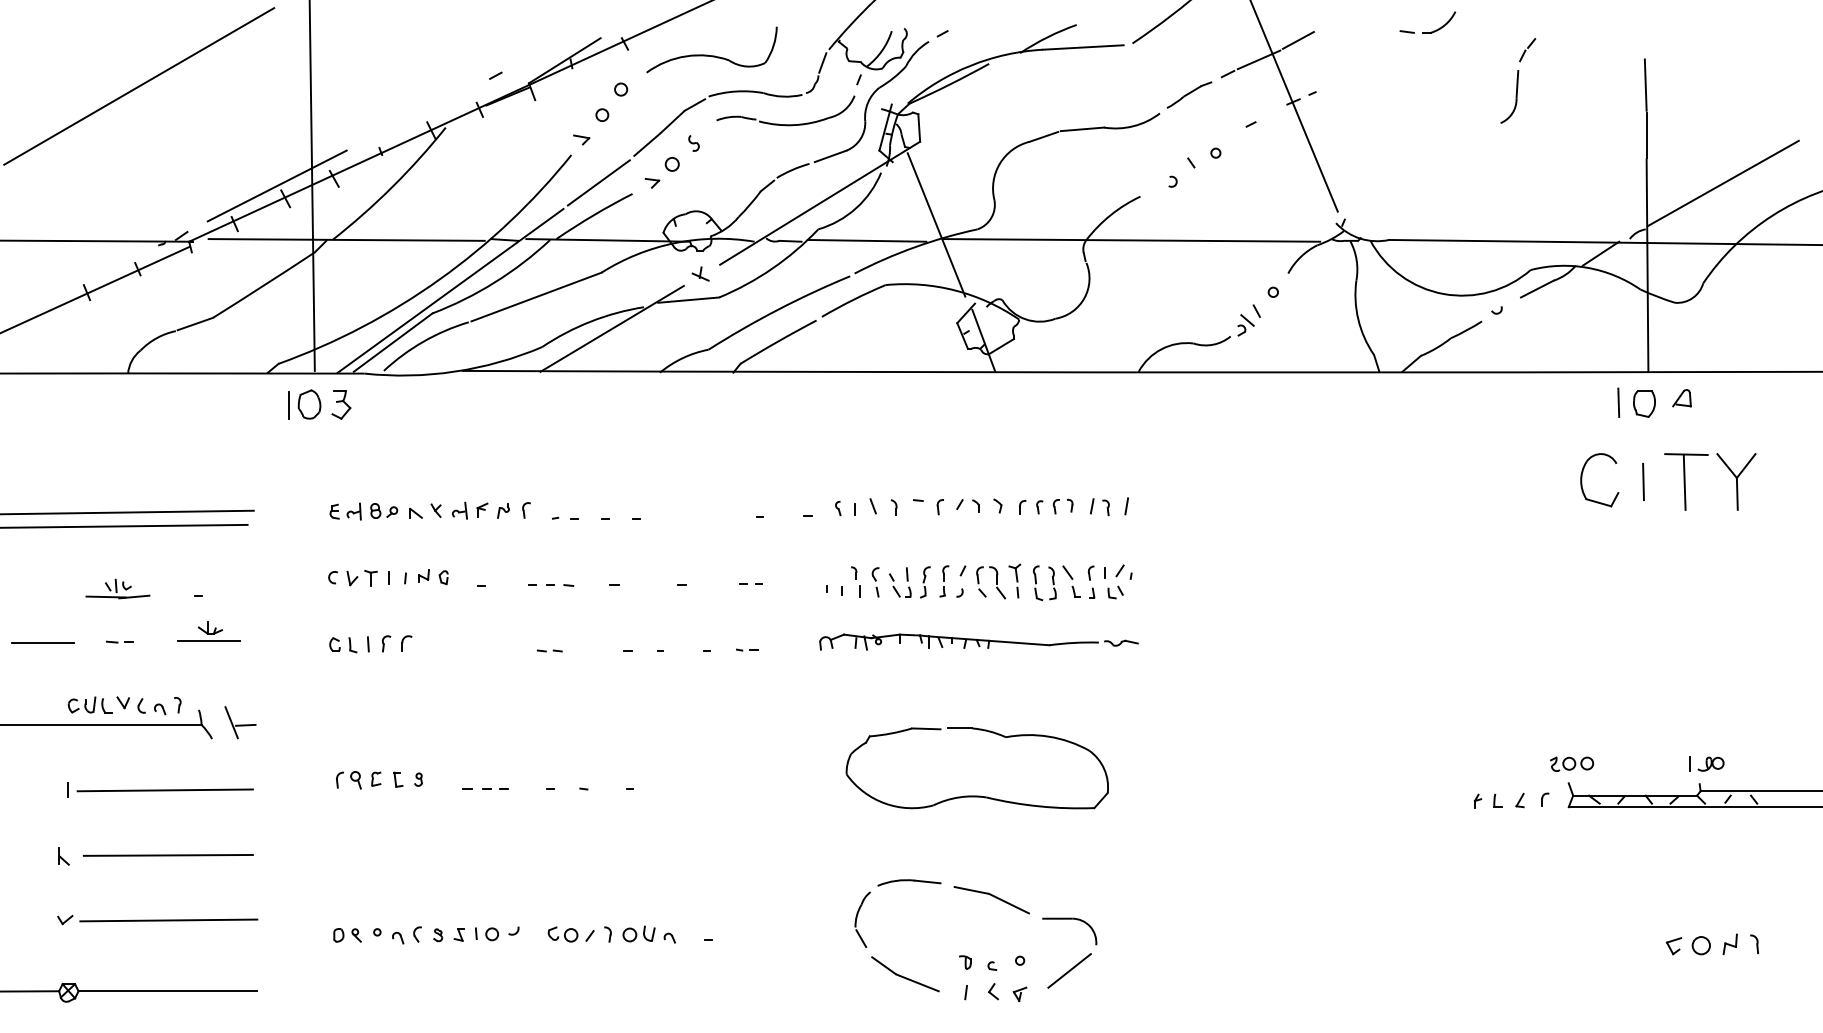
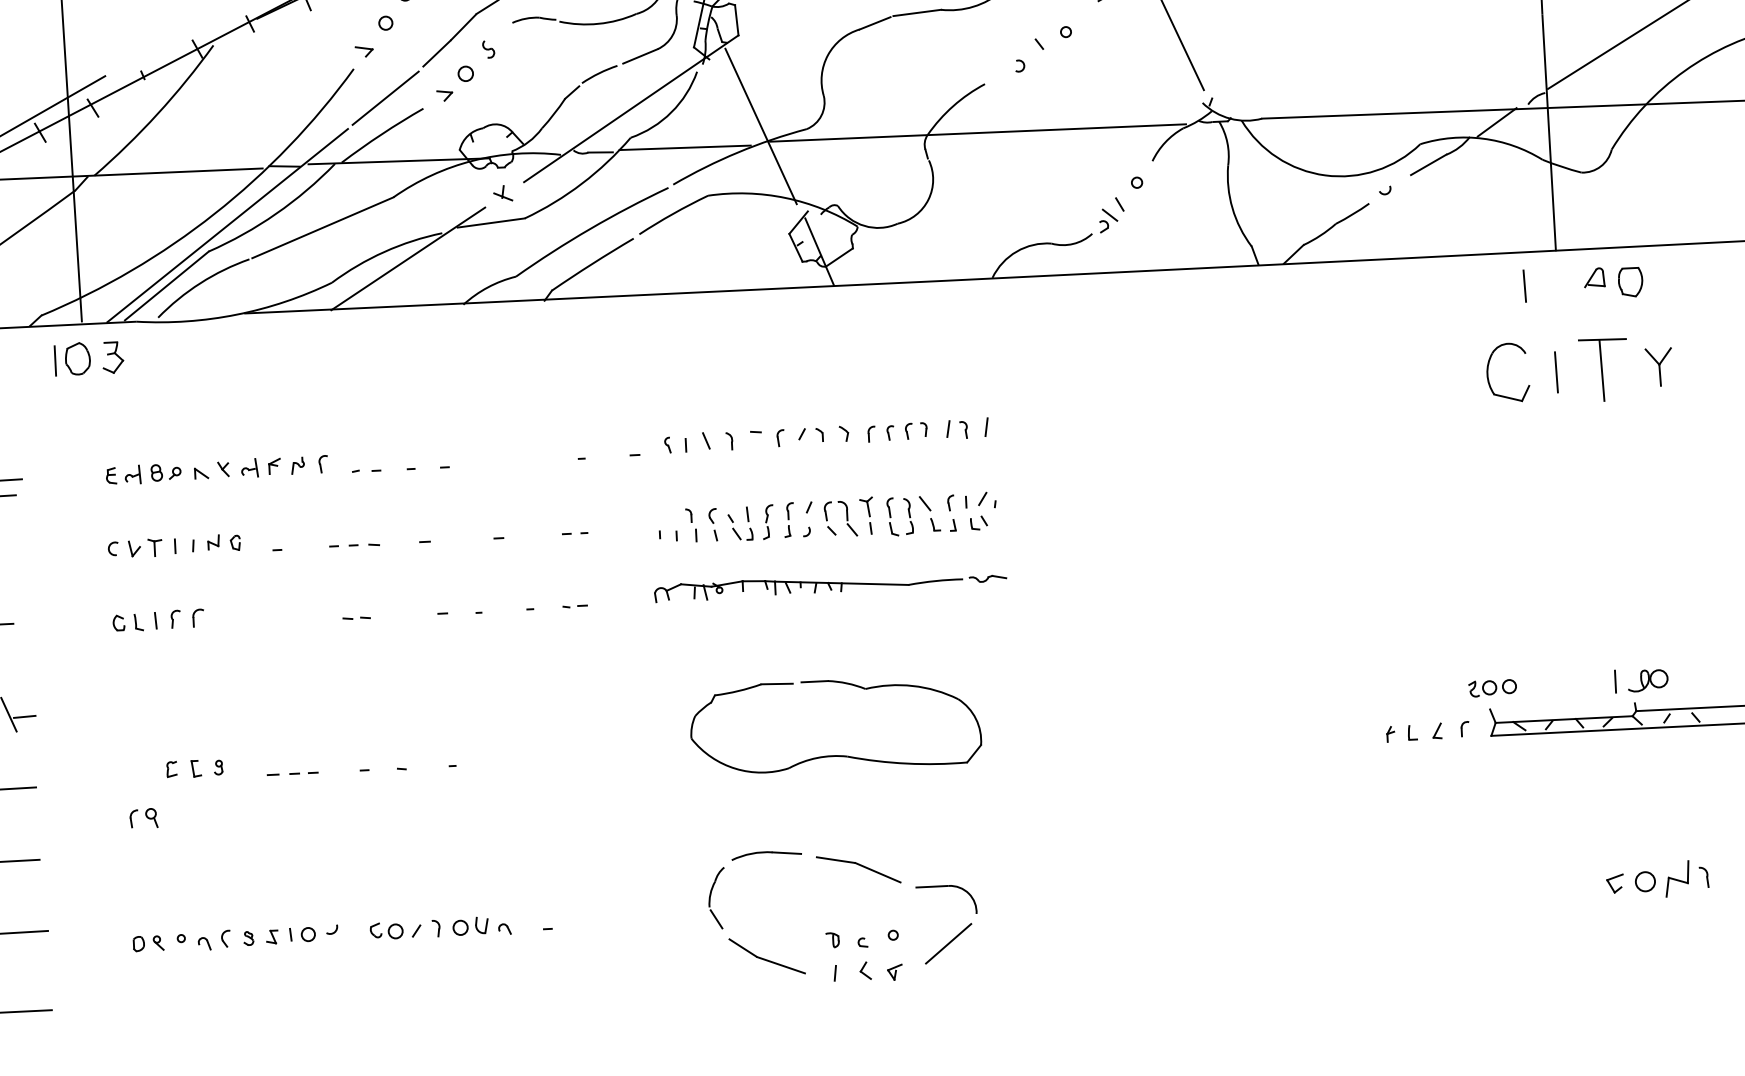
part: (1644, 403) -> (1630, 281), moved
part: (1736, 481) -> (1659, 366), size x0.6
part: (1706, 763) -> (1641, 680), size x1.4
part: (348, 780) -> (143, 818), moved
part: (1729, 943) -> (1676, 877), size x1.6

